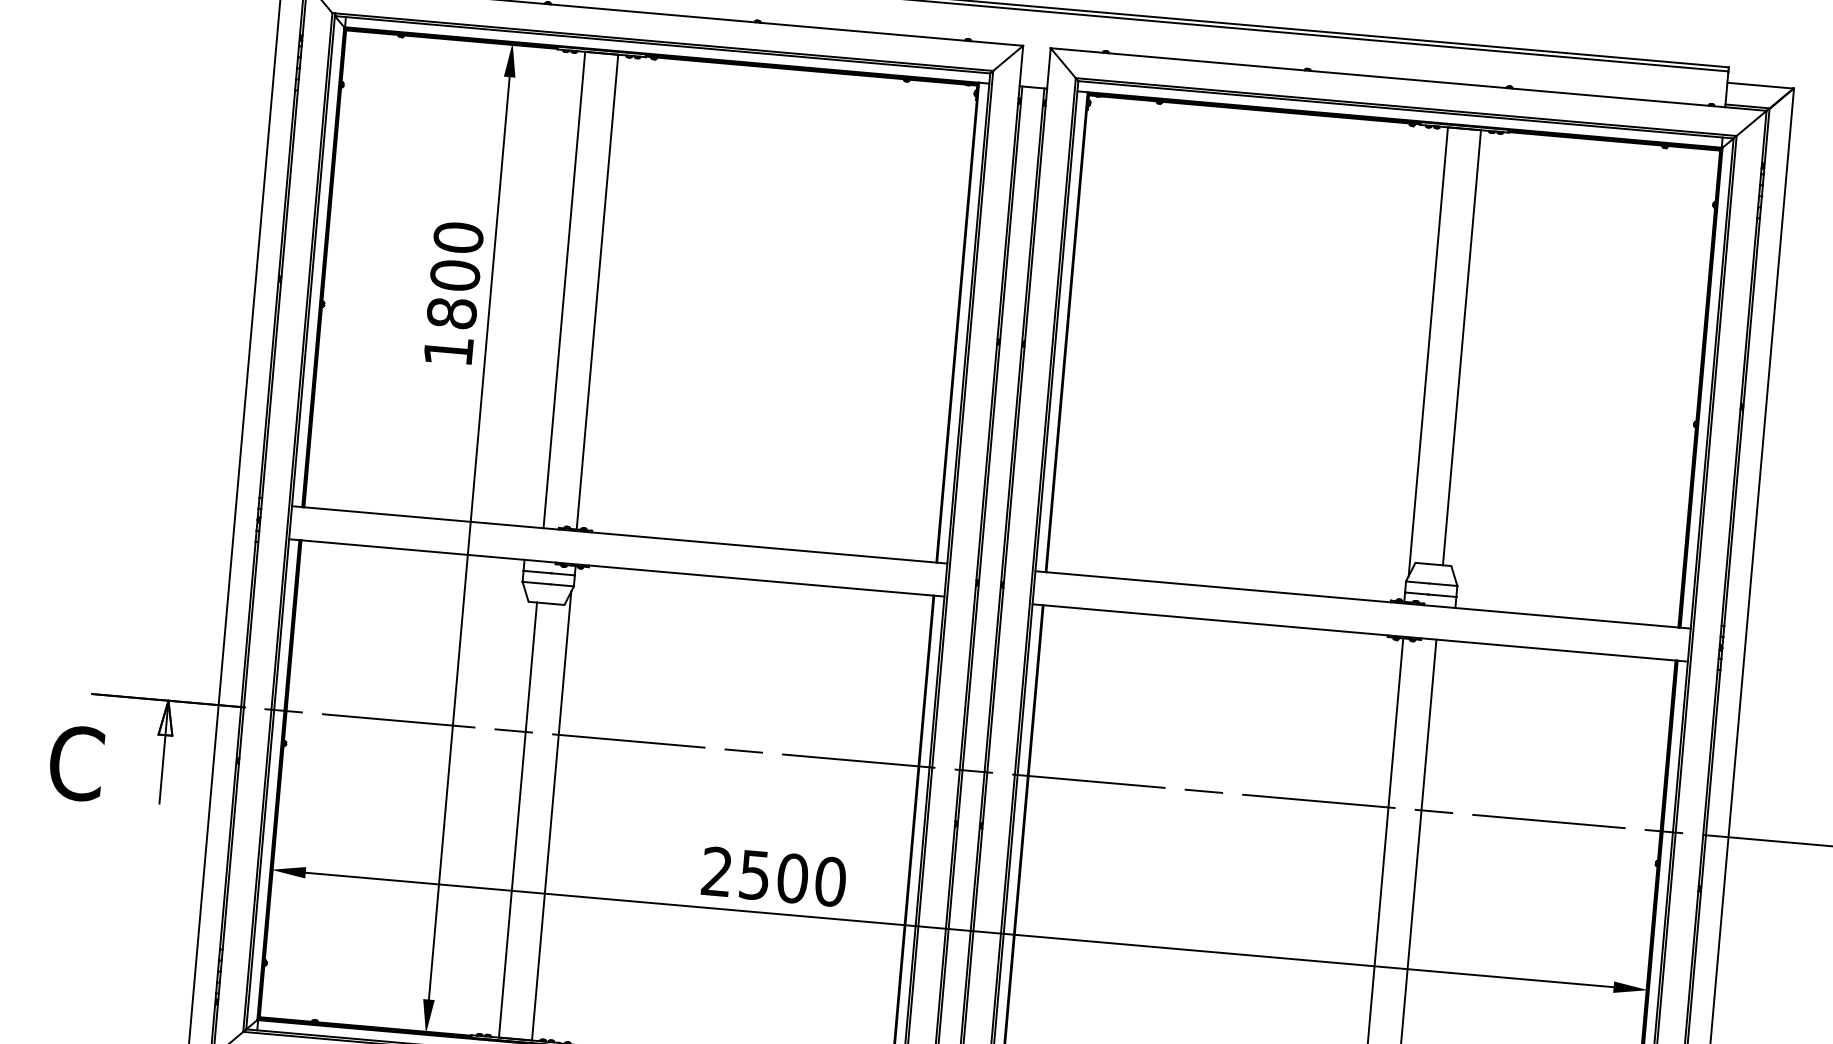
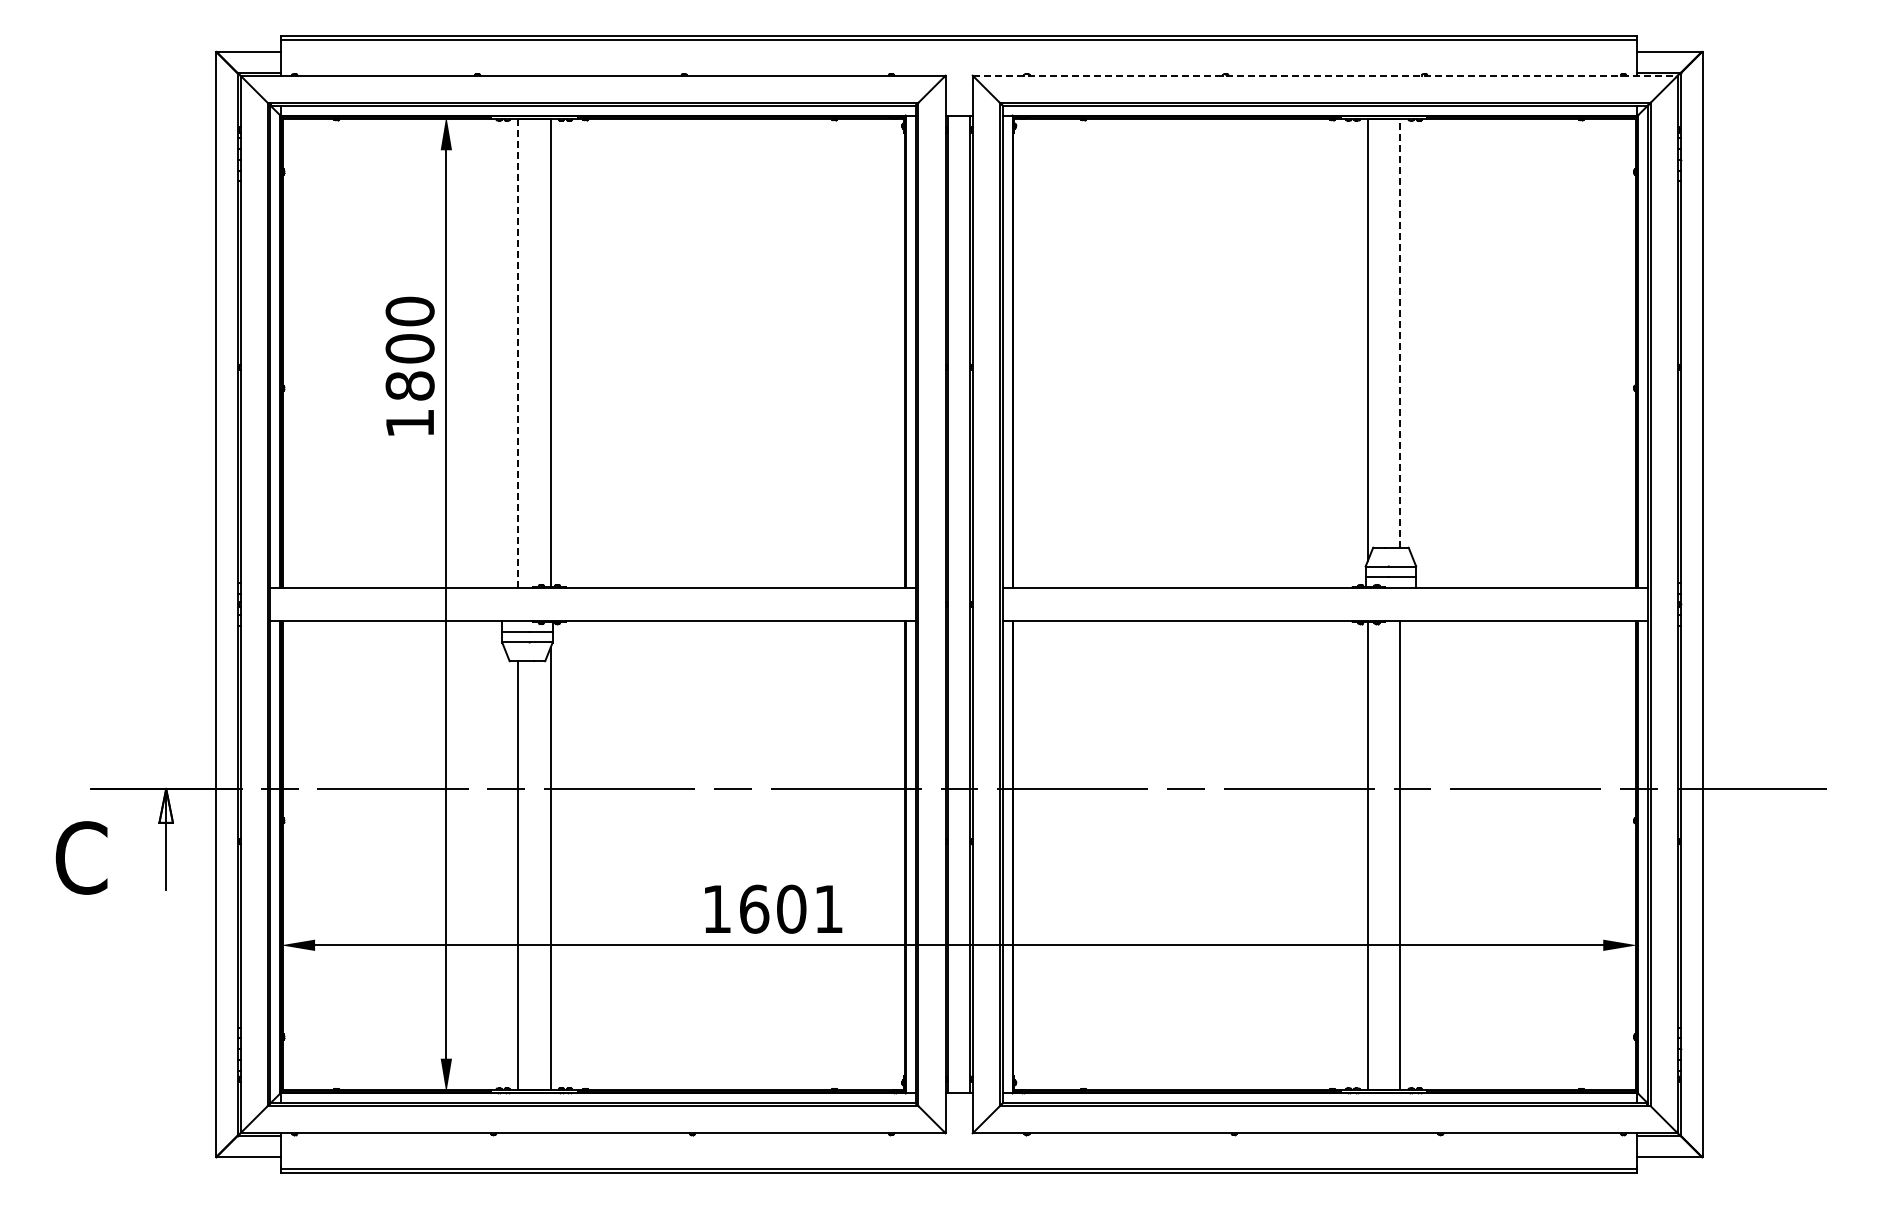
line: (1408, 79) -> (1325, 75), solid -> dashed
line: (564, 289) -> (518, 353), solid -> dashed
line: (1462, 346) -> (1400, 332), solid -> dashed
text: (774, 876) -> (773, 908), 2500 -> 1601

